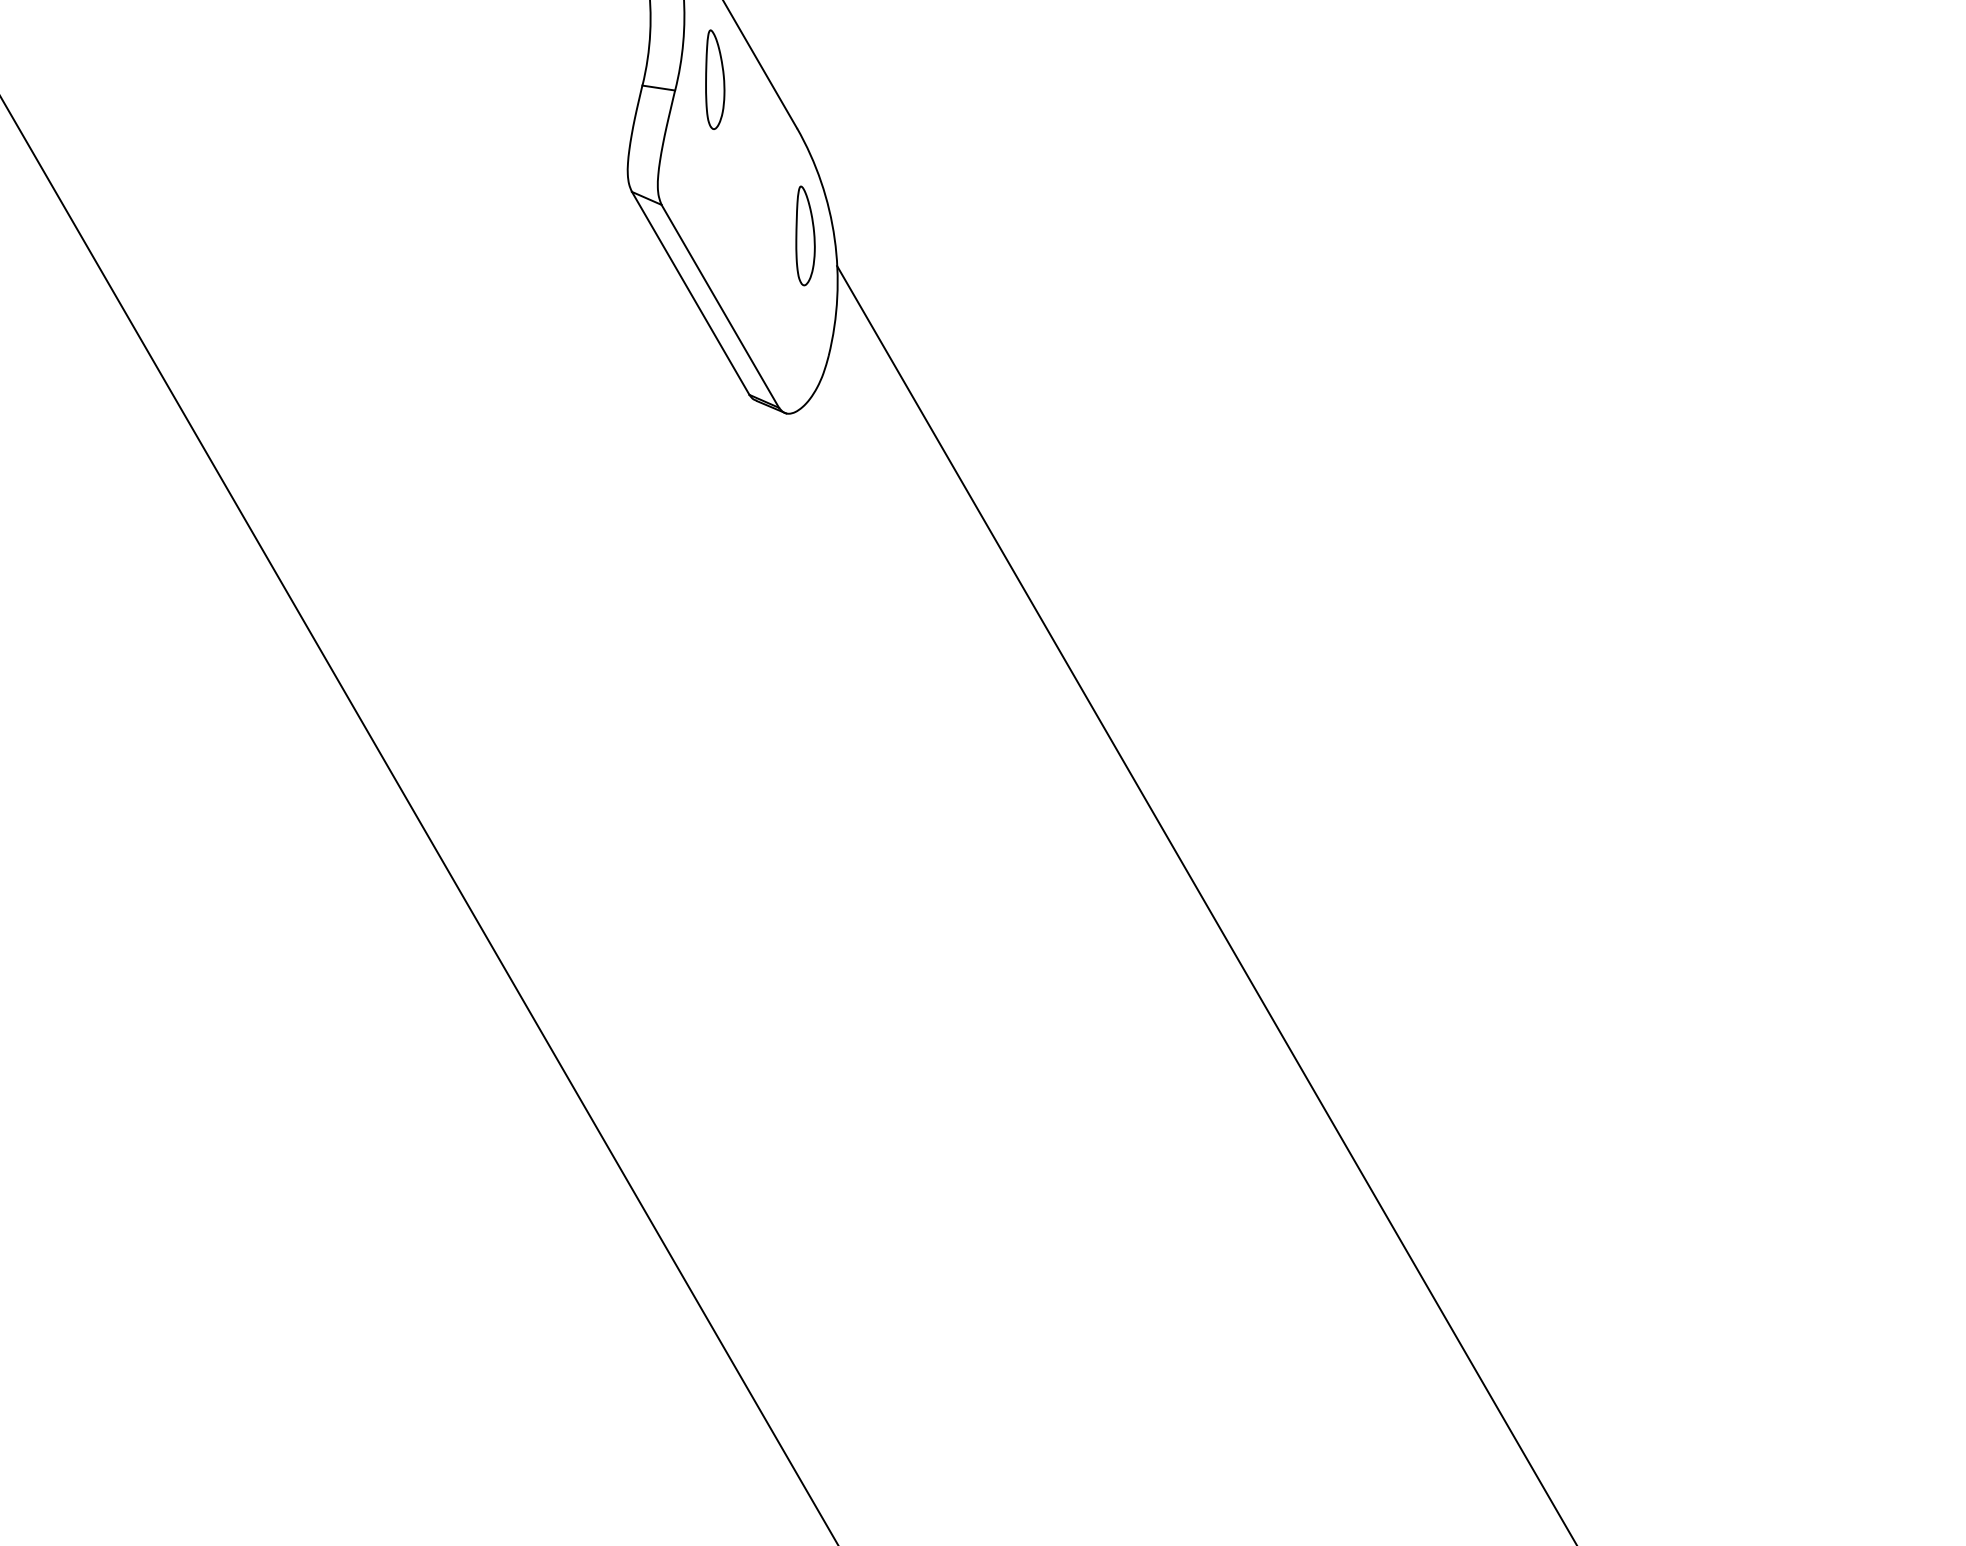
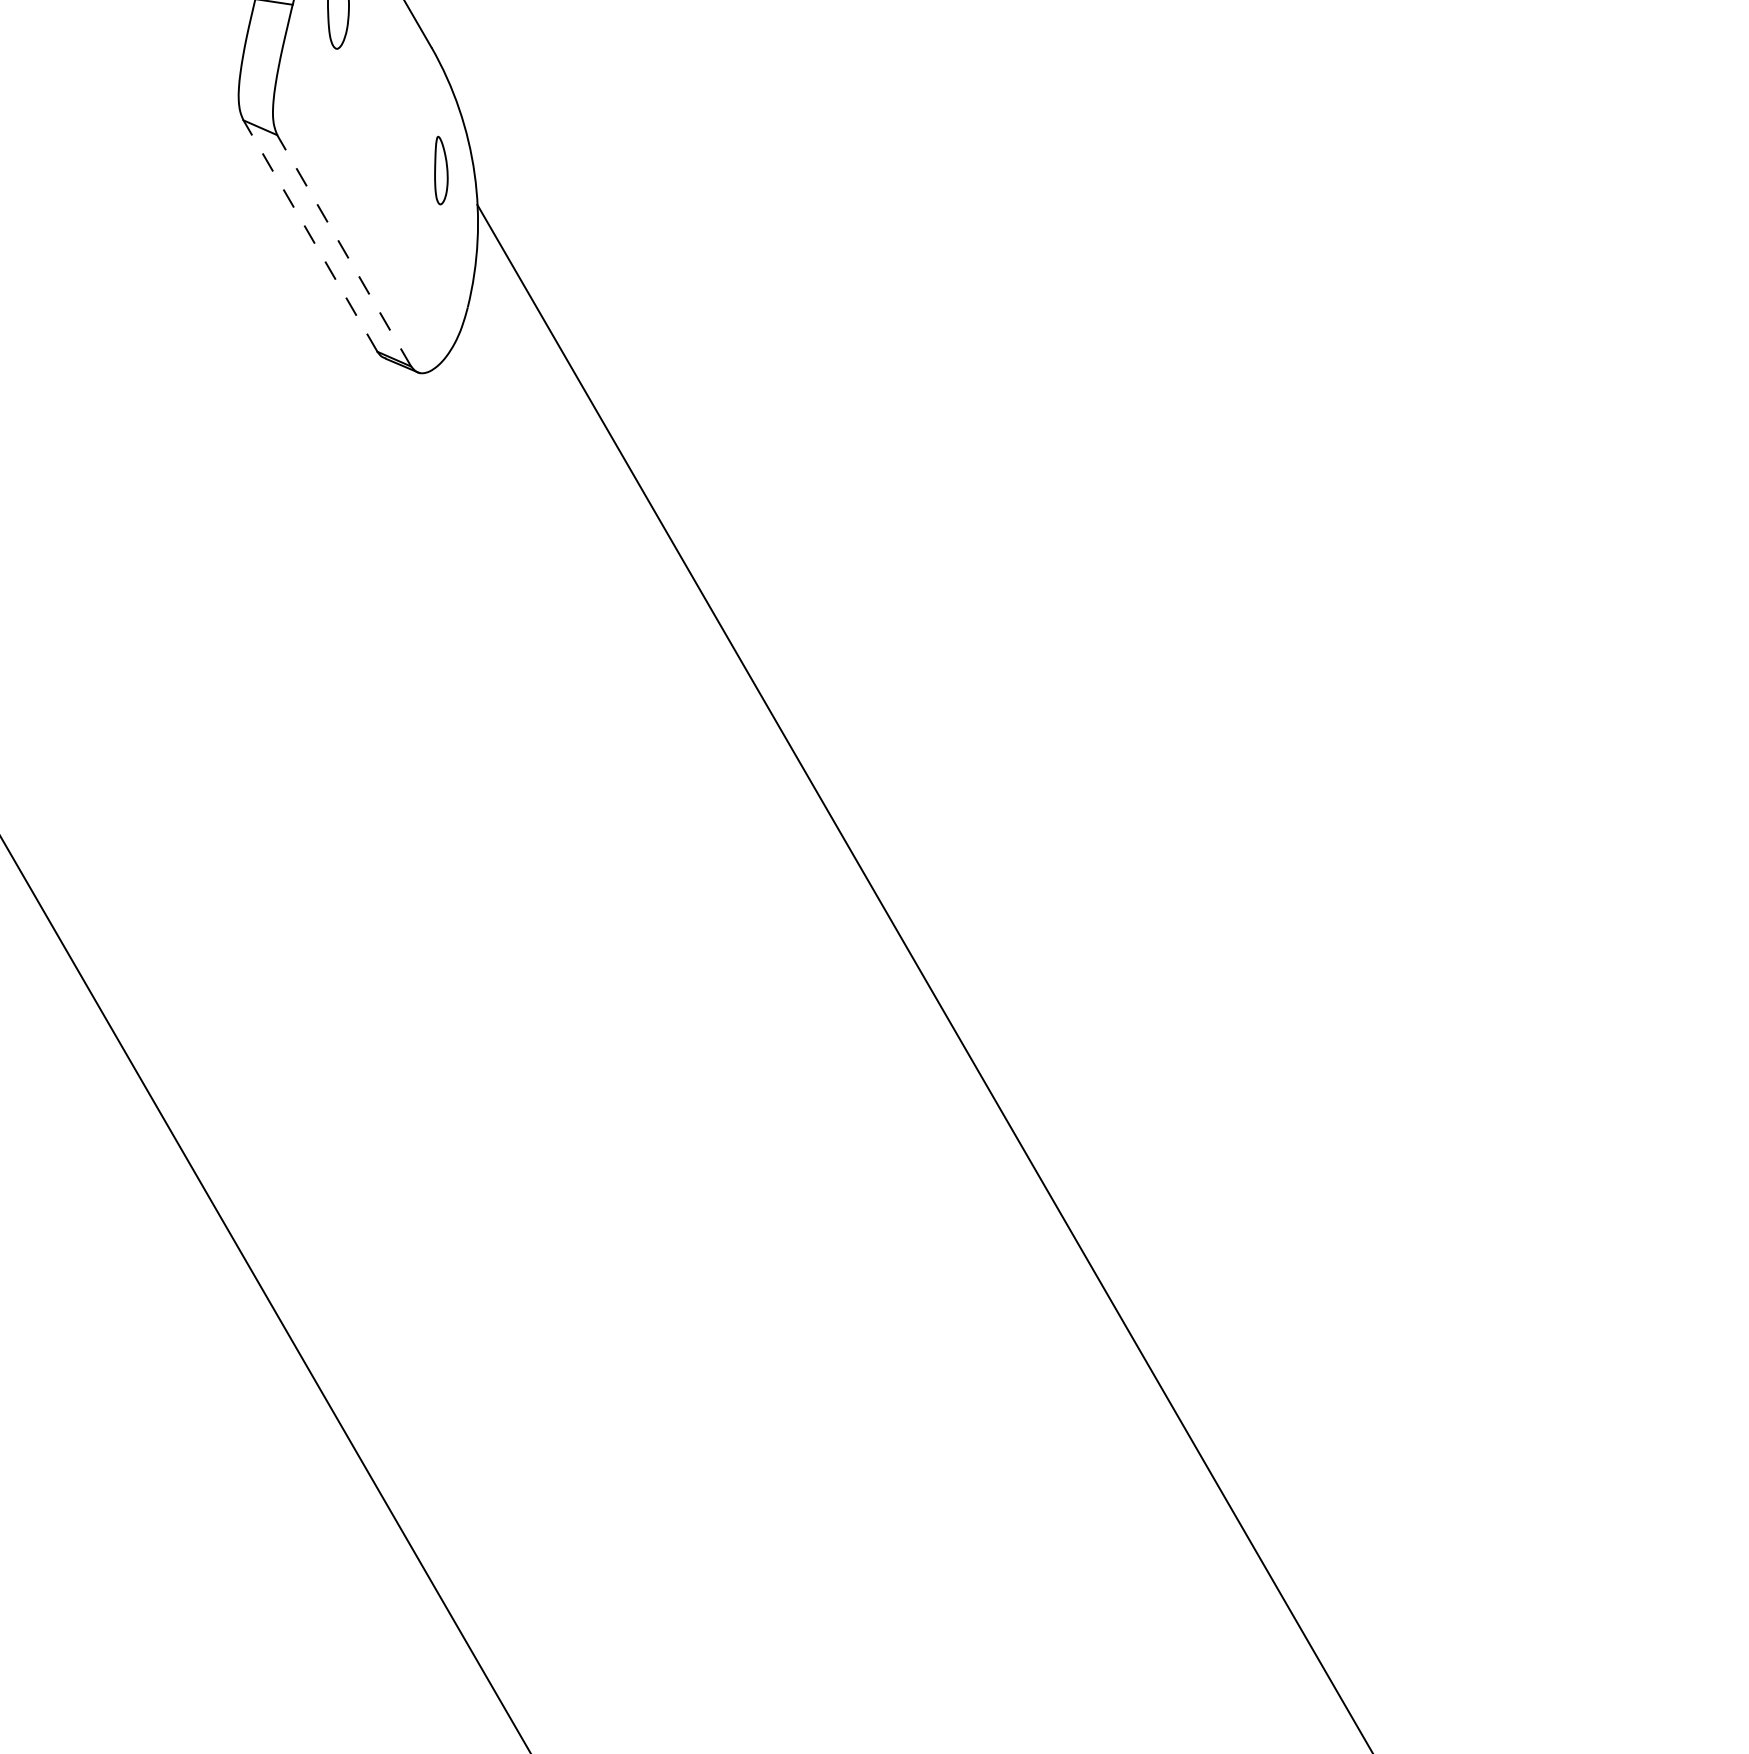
part: (805, 235) -> (441, 170), size x0.6
line: (690, 292) -> (310, 235), solid -> dashed
line: (720, 305) -> (344, 249), solid -> dashed

